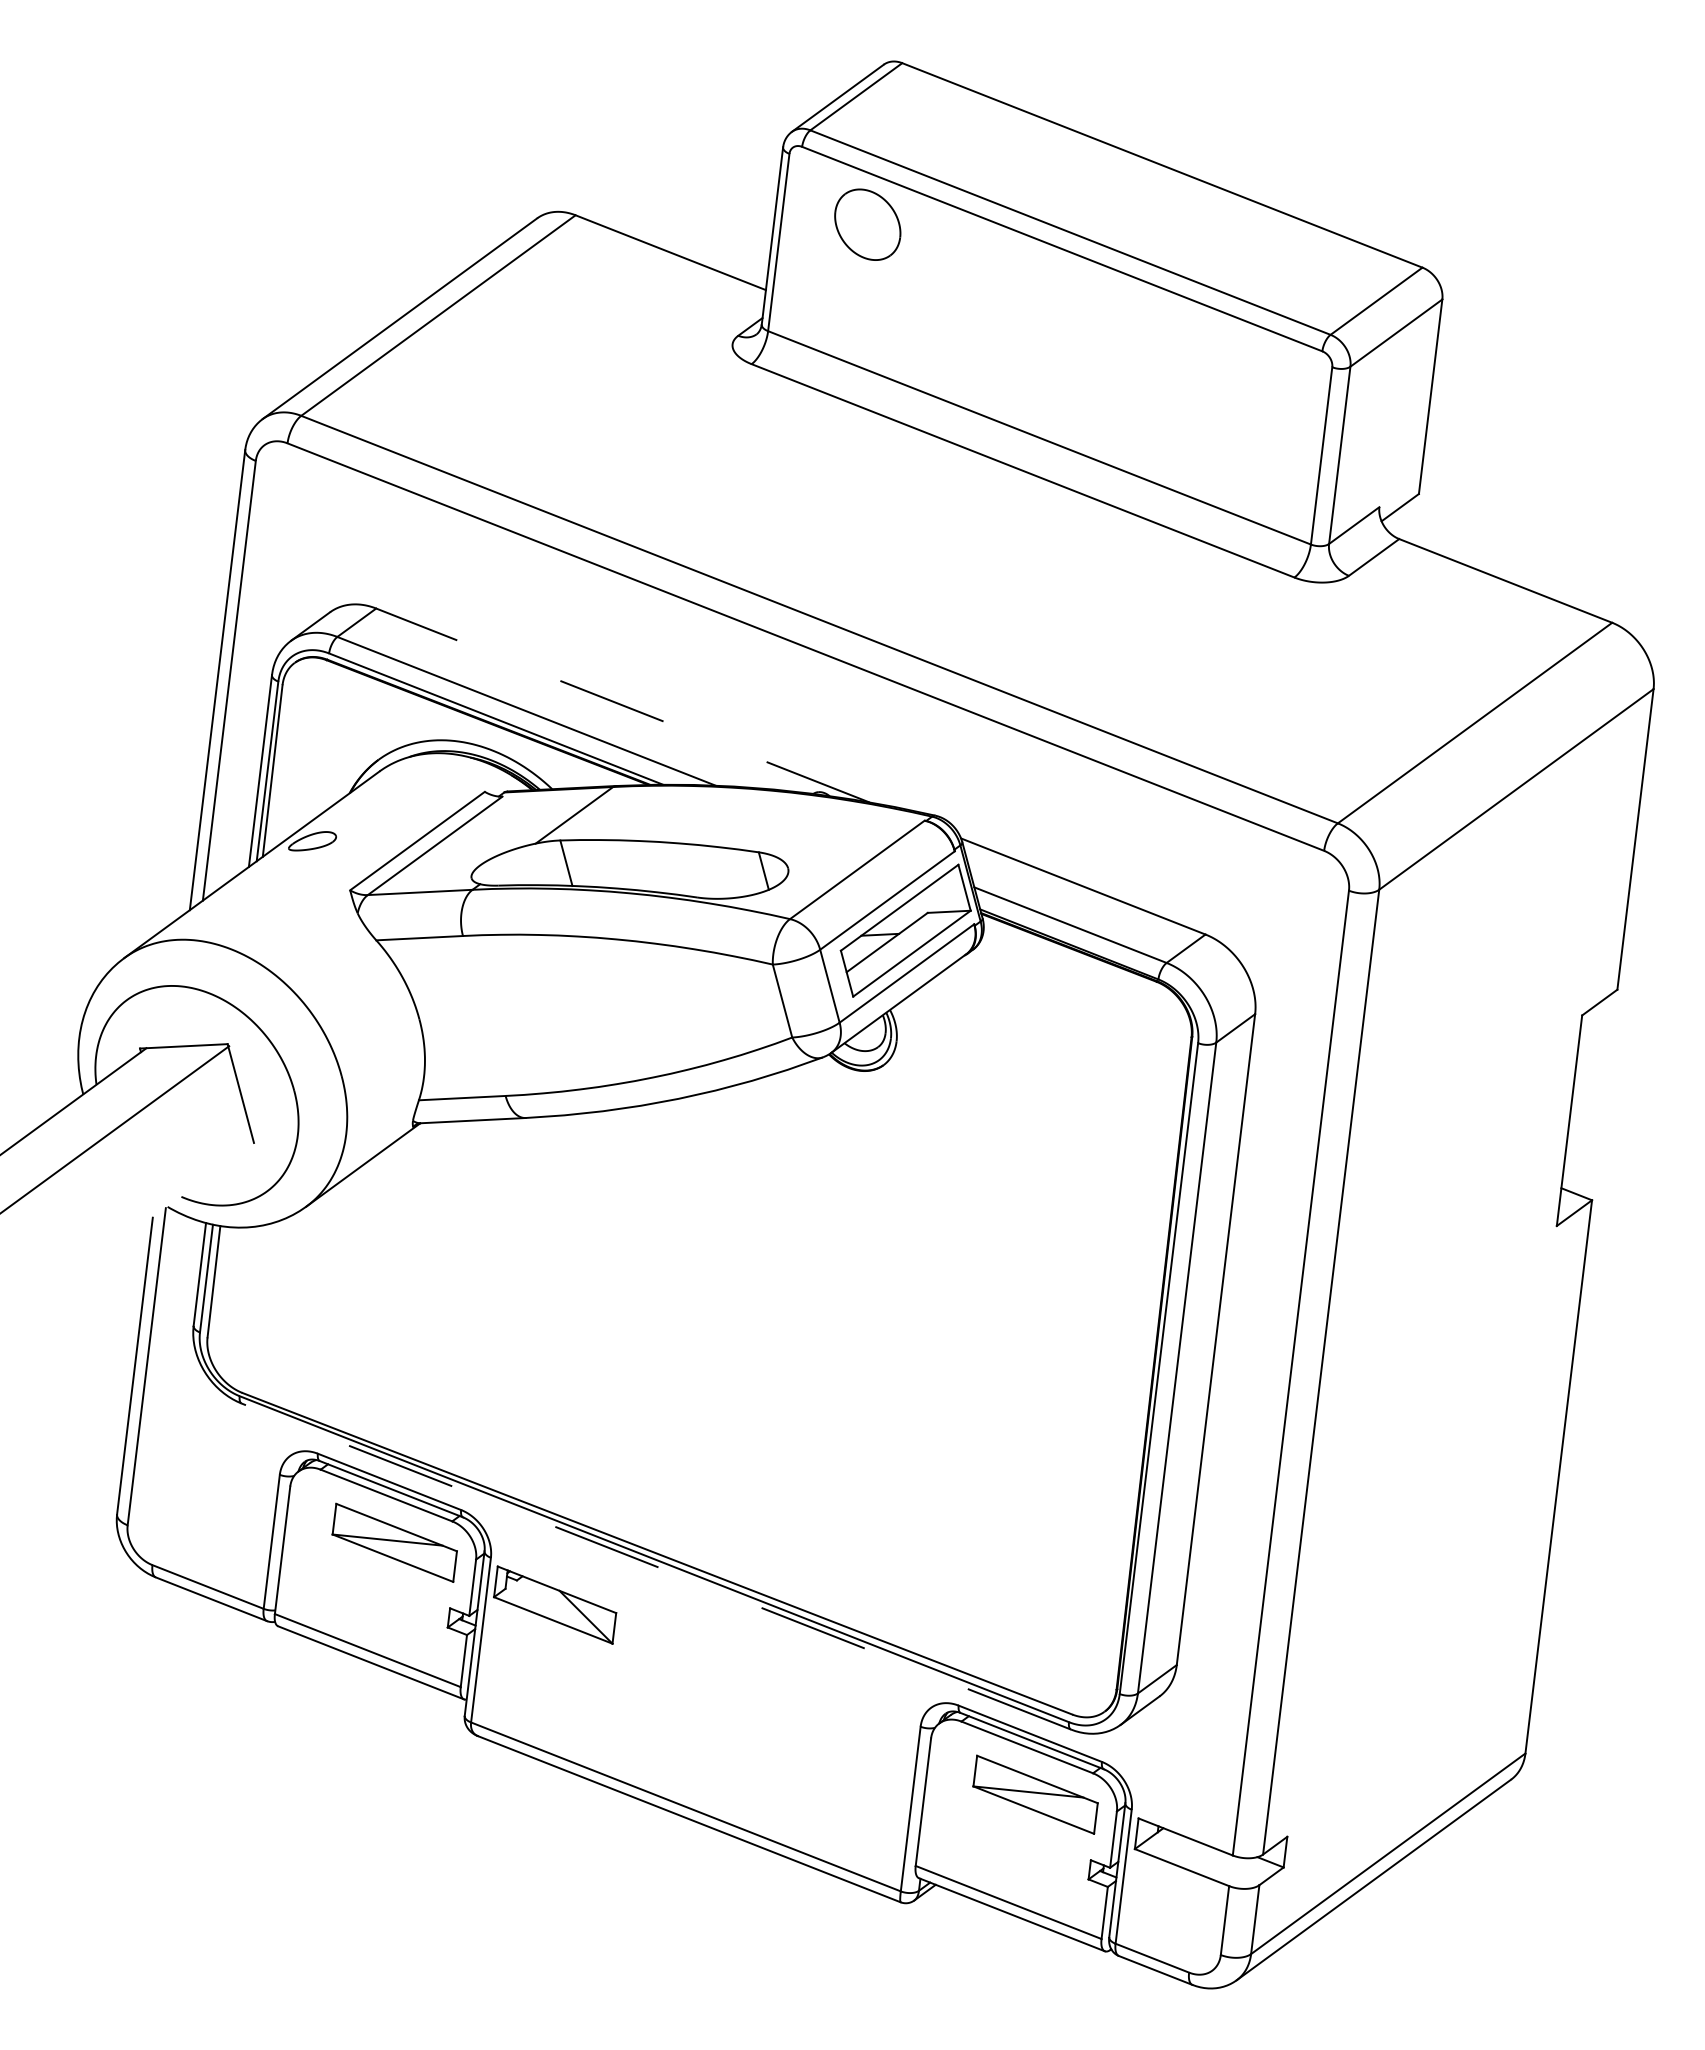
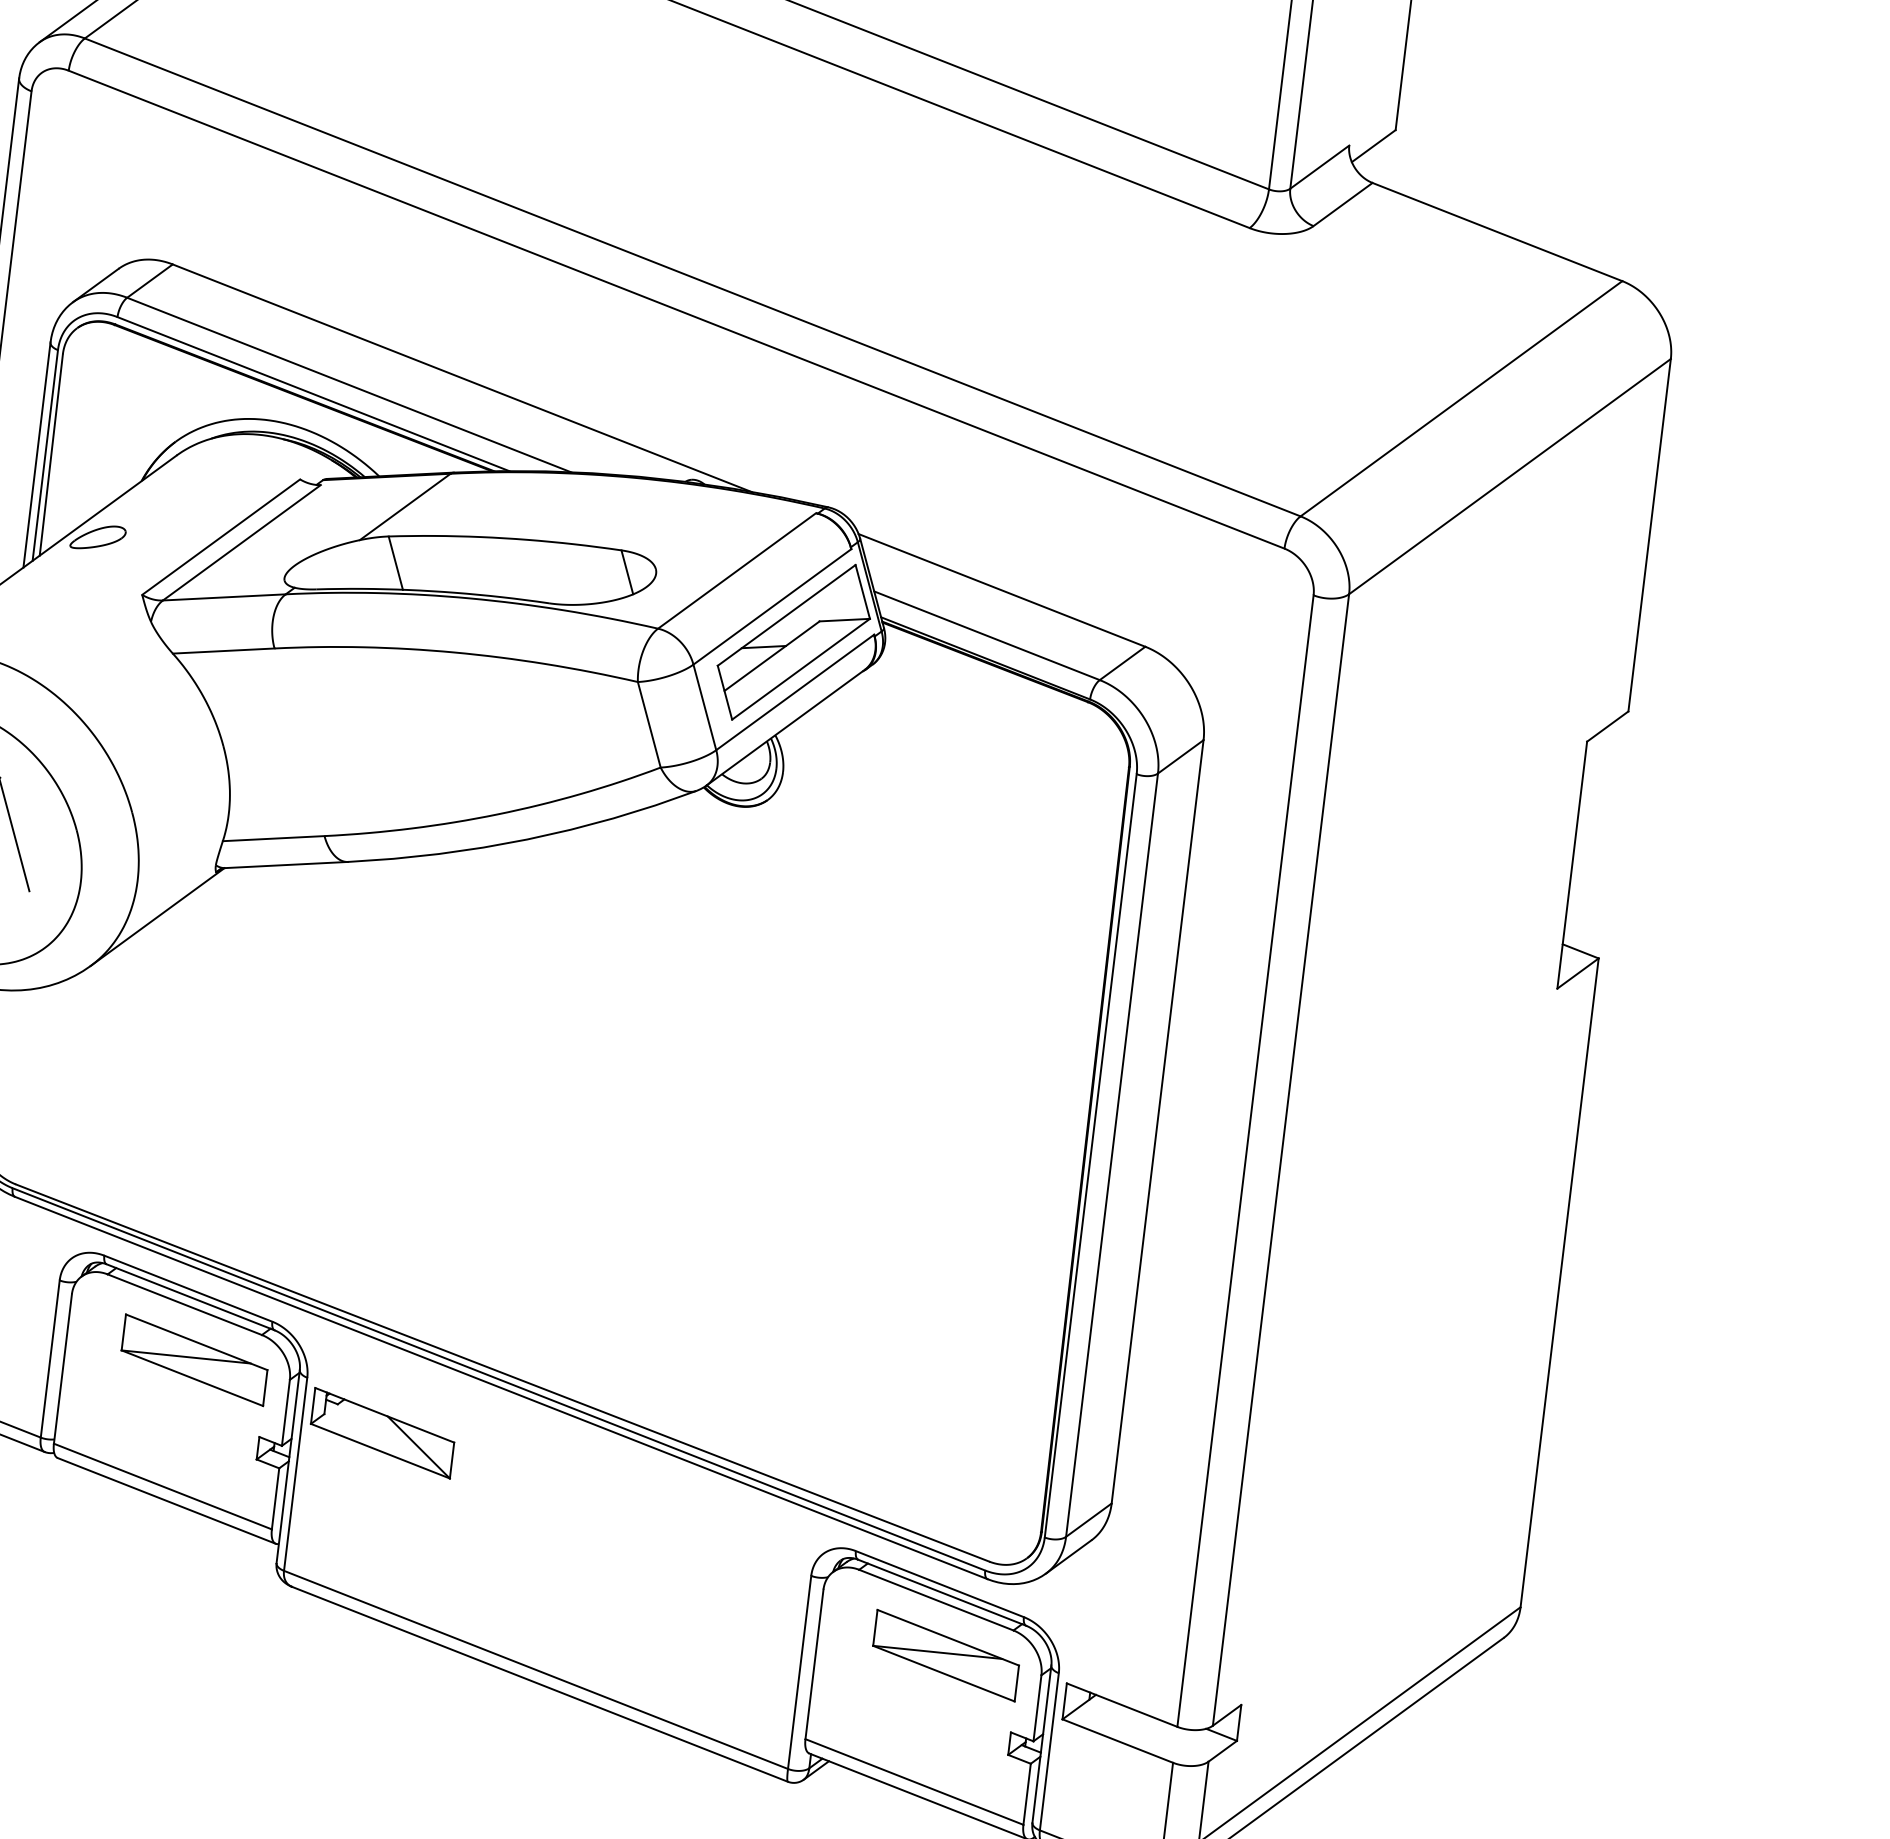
line: (622, 705) -> (461, 378), dashed -> solid
line: (656, 1566) -> (501, 1387), dashed -> solid

